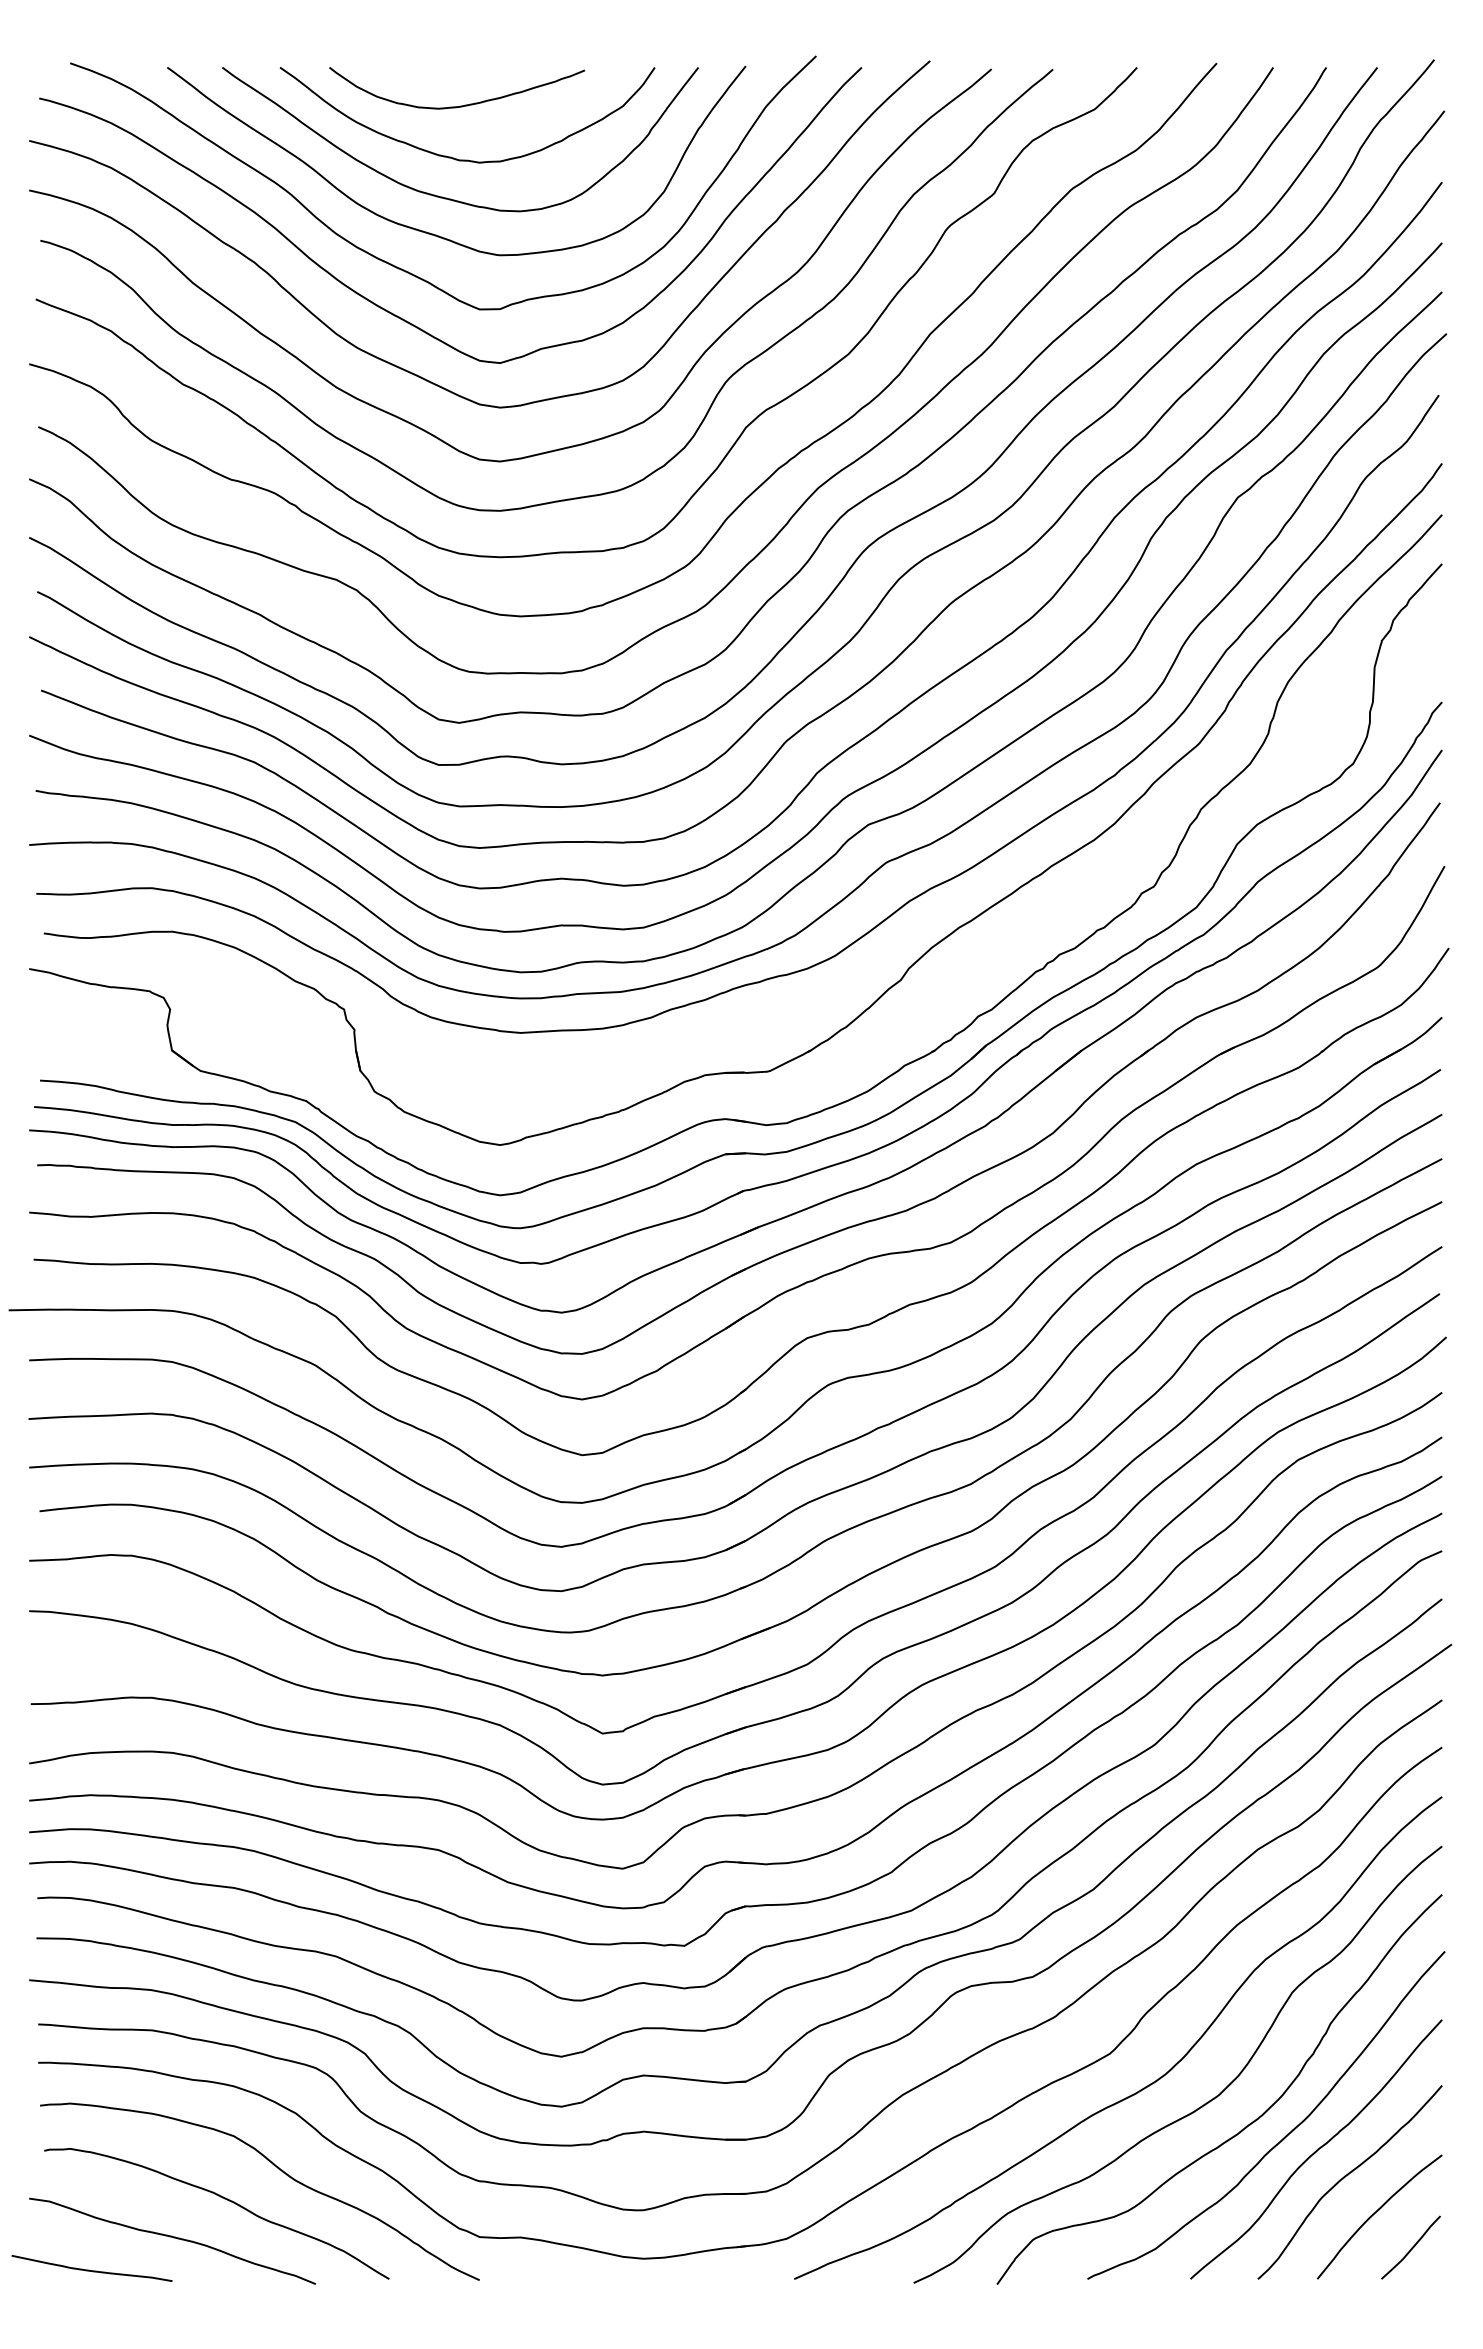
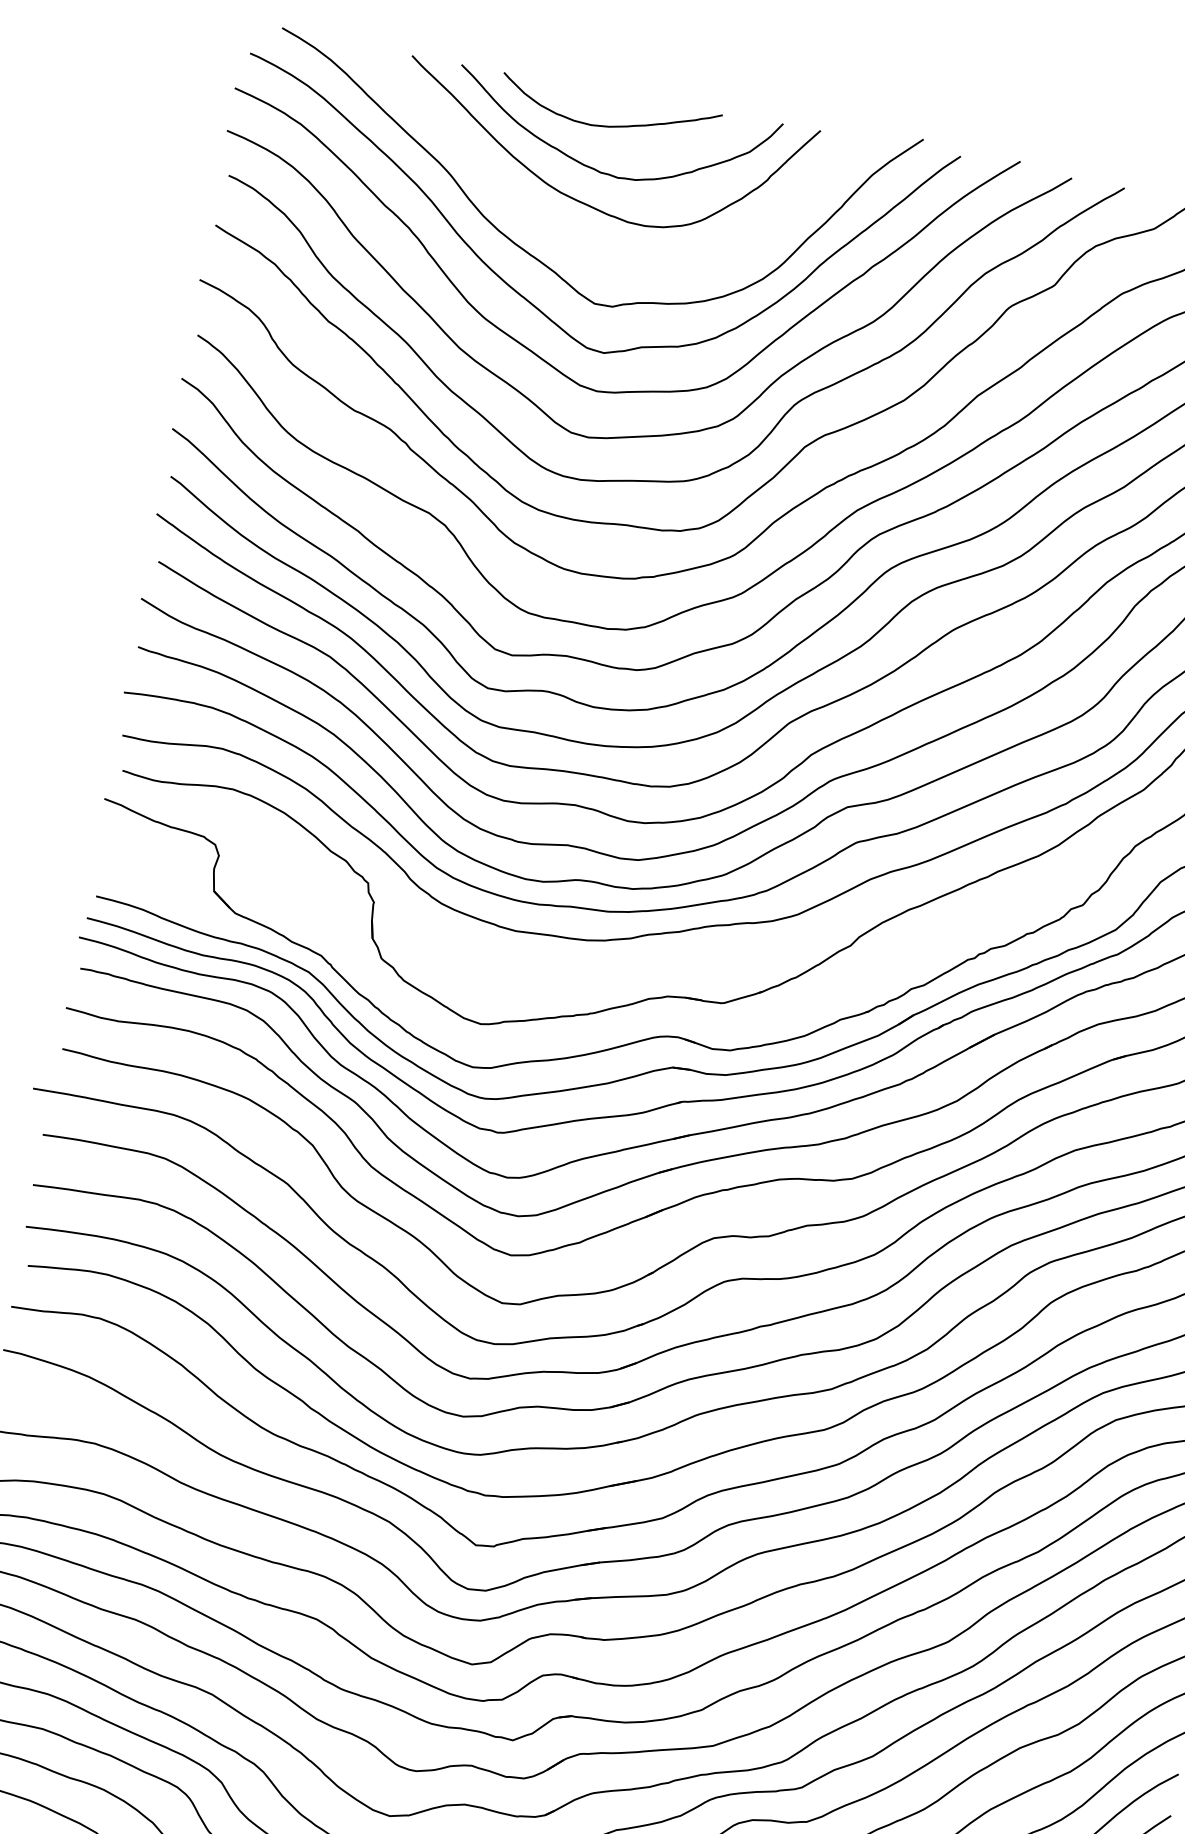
curve: (433, 233) -> (567, 231), removed

